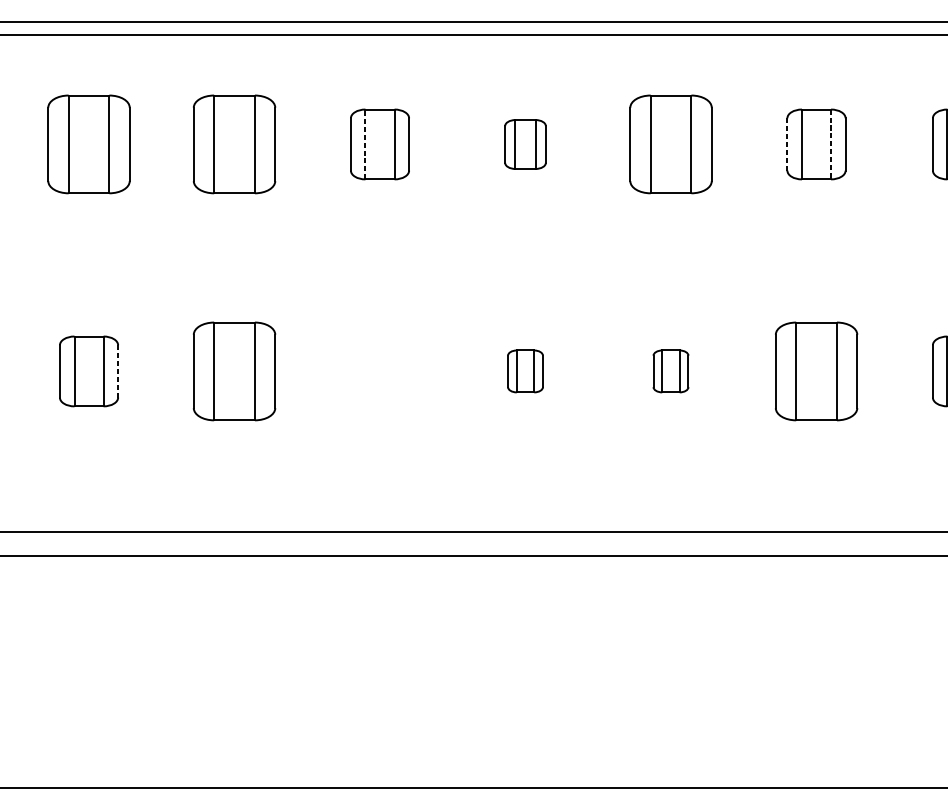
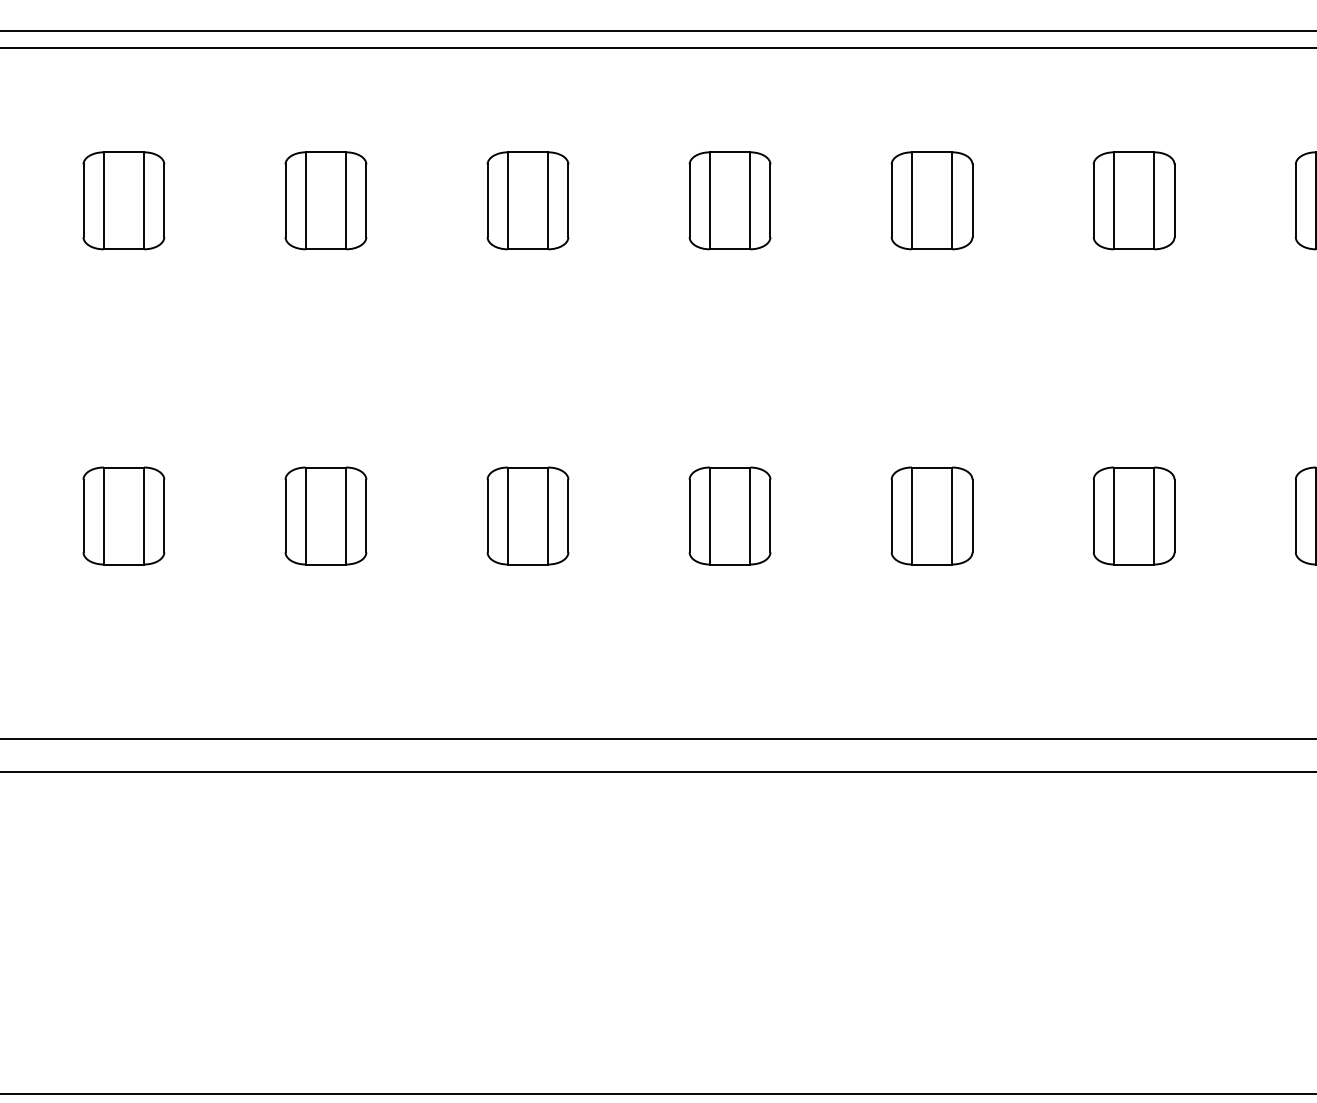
part: (88, 144) -> (123, 200), size x0.71
part: (234, 144) -> (325, 200), size x0.71
line: (365, 144) -> (507, 200), dashed -> solid
part: (525, 144) -> (729, 200), size x1.43
part: (670, 144) -> (931, 200), size x0.71
line: (787, 144) -> (1093, 200), dashed -> solid
line: (831, 144) -> (1154, 201), dashed -> solid
line: (118, 371) -> (164, 516), dashed -> solid
part: (234, 371) -> (325, 515), size x0.71
part: (379, 371) -> (527, 515), added
part: (525, 371) -> (729, 515), size x1.67
part: (670, 371) -> (931, 515), size x1.67
part: (816, 371) -> (1133, 515), size x0.71

